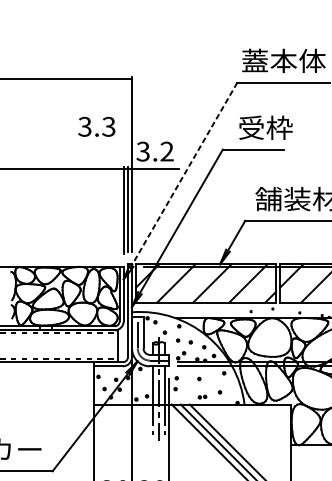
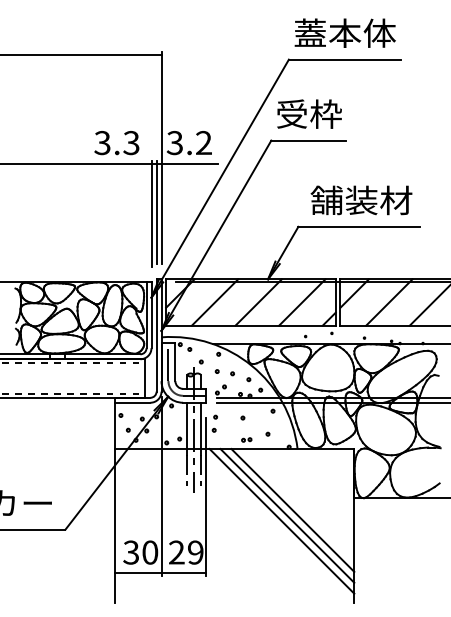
text: (96, 127) -> (116, 143), moved
text: (265, 127) -> (309, 113), moved
line: (179, 181) -> (219, 179), dashed -> solid

